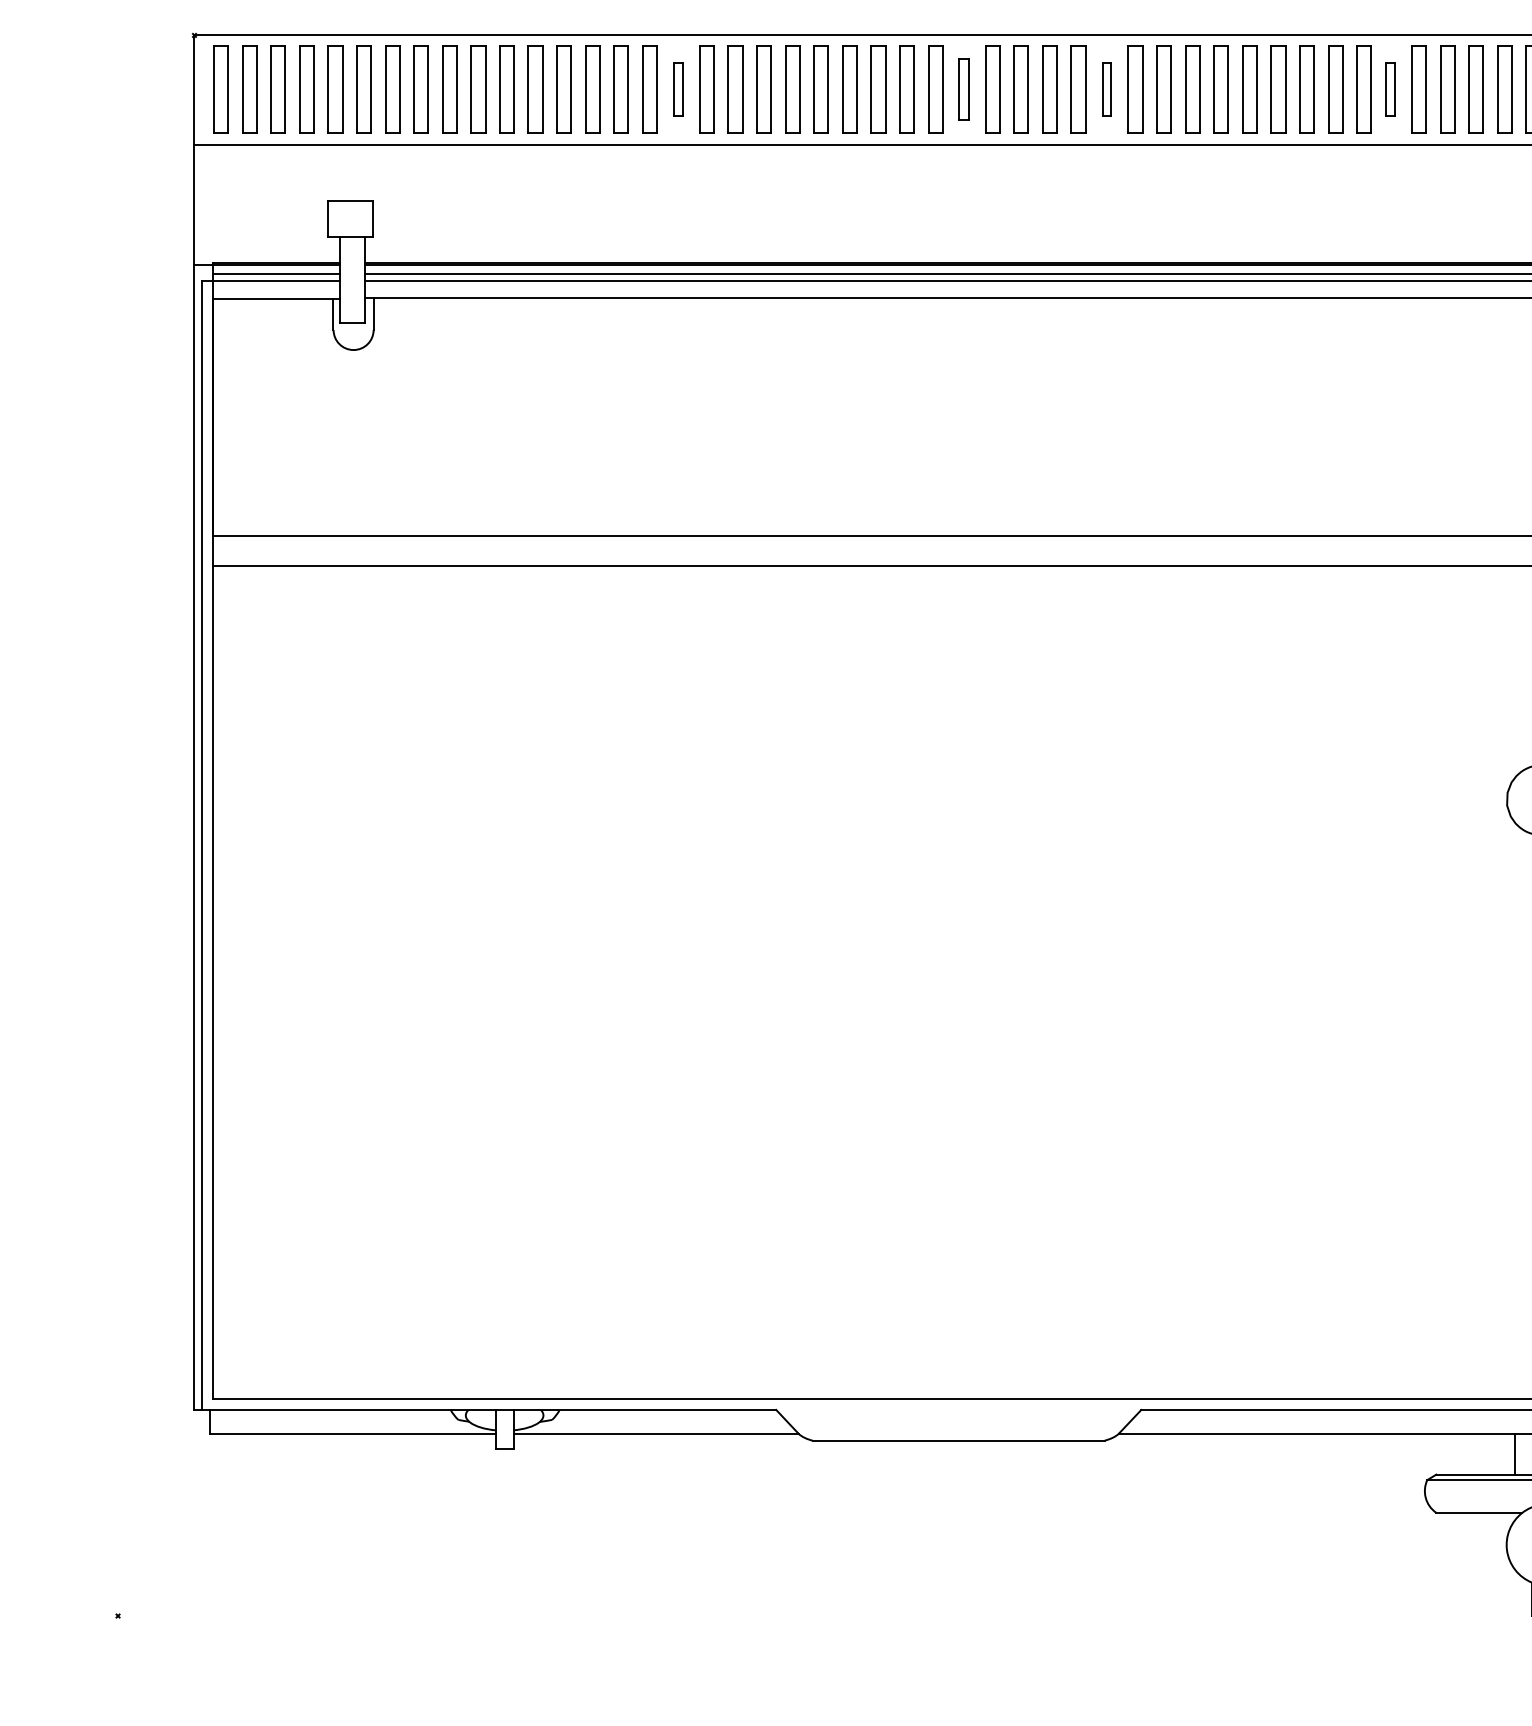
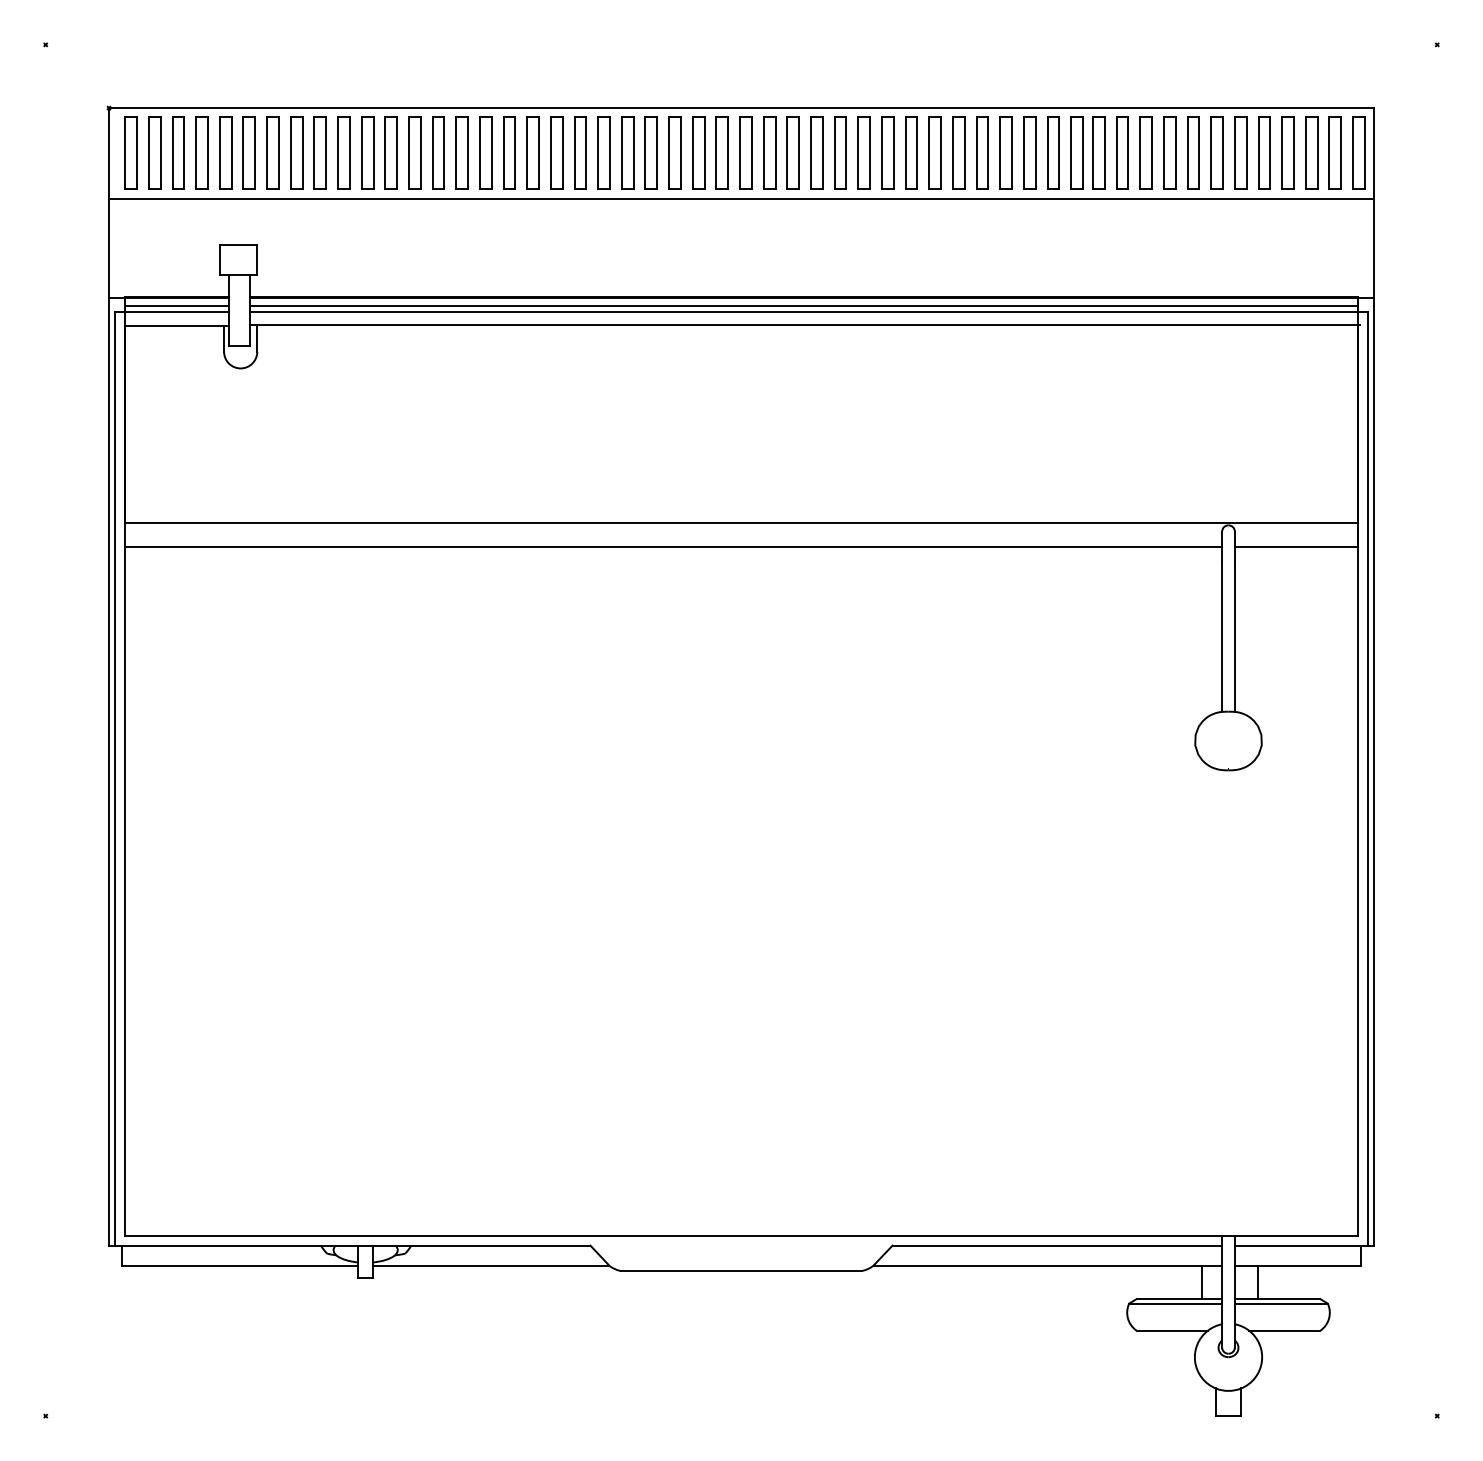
part: (678, 89) -> (509, 152), size x1.67
part: (963, 89) -> (745, 152), size x1.43
part: (1106, 89) -> (863, 152), size x1.67
part: (1390, 89) -> (1098, 152), size x1.67

